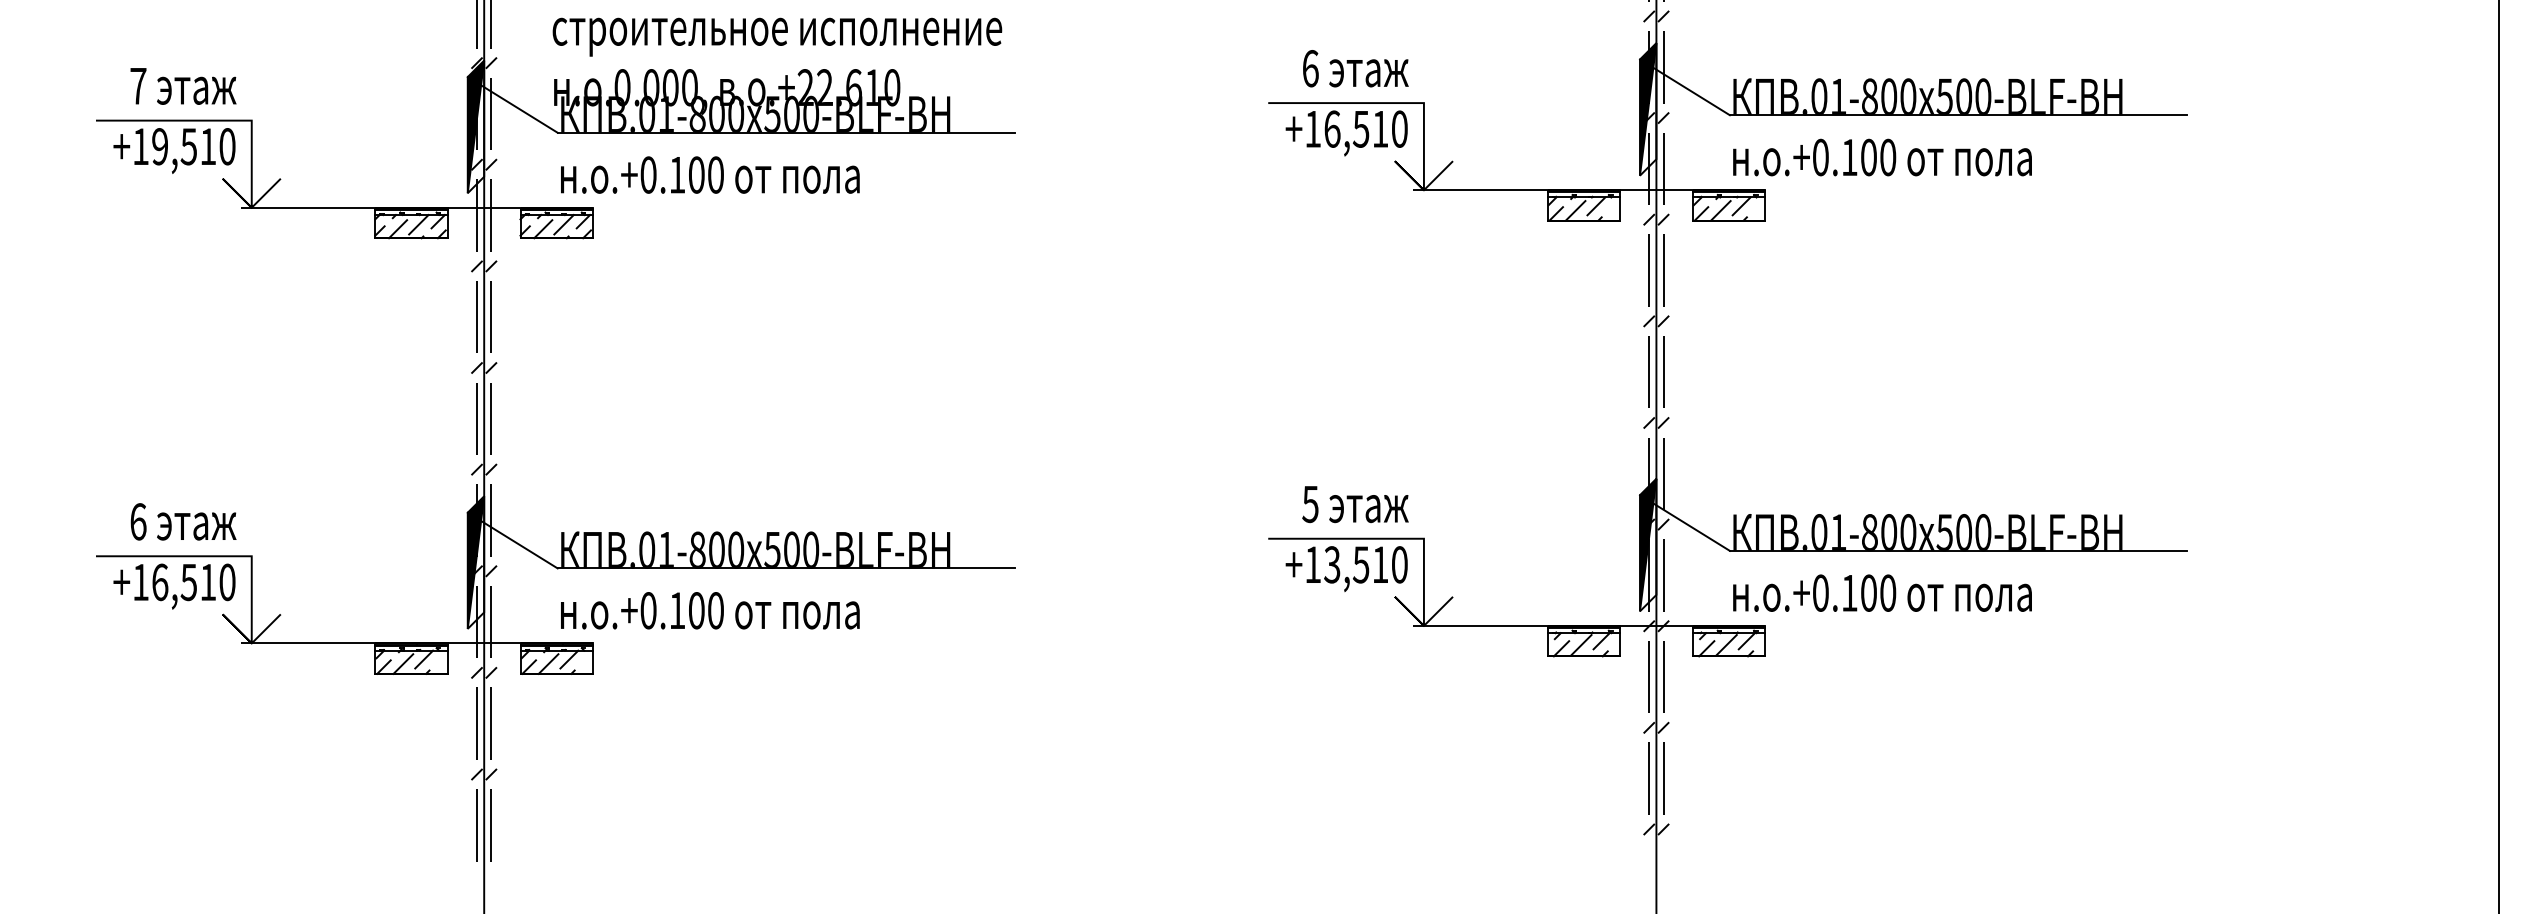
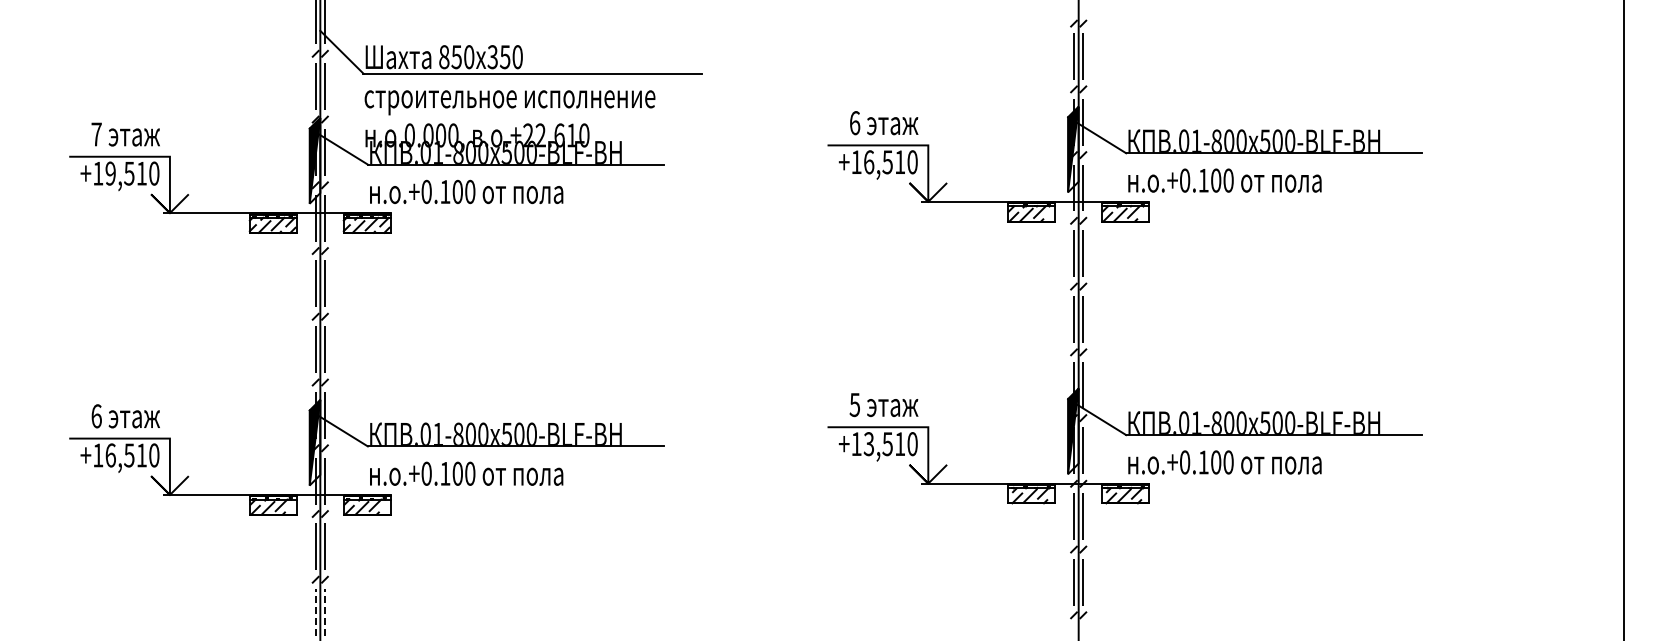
line: (476, 825) -> (315, 612), solid -> dashed
line: (492, 825) -> (325, 612), solid -> dashed

